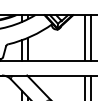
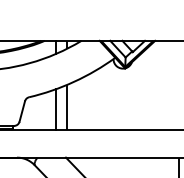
line: (85, 38) -> (178, 85), removed

